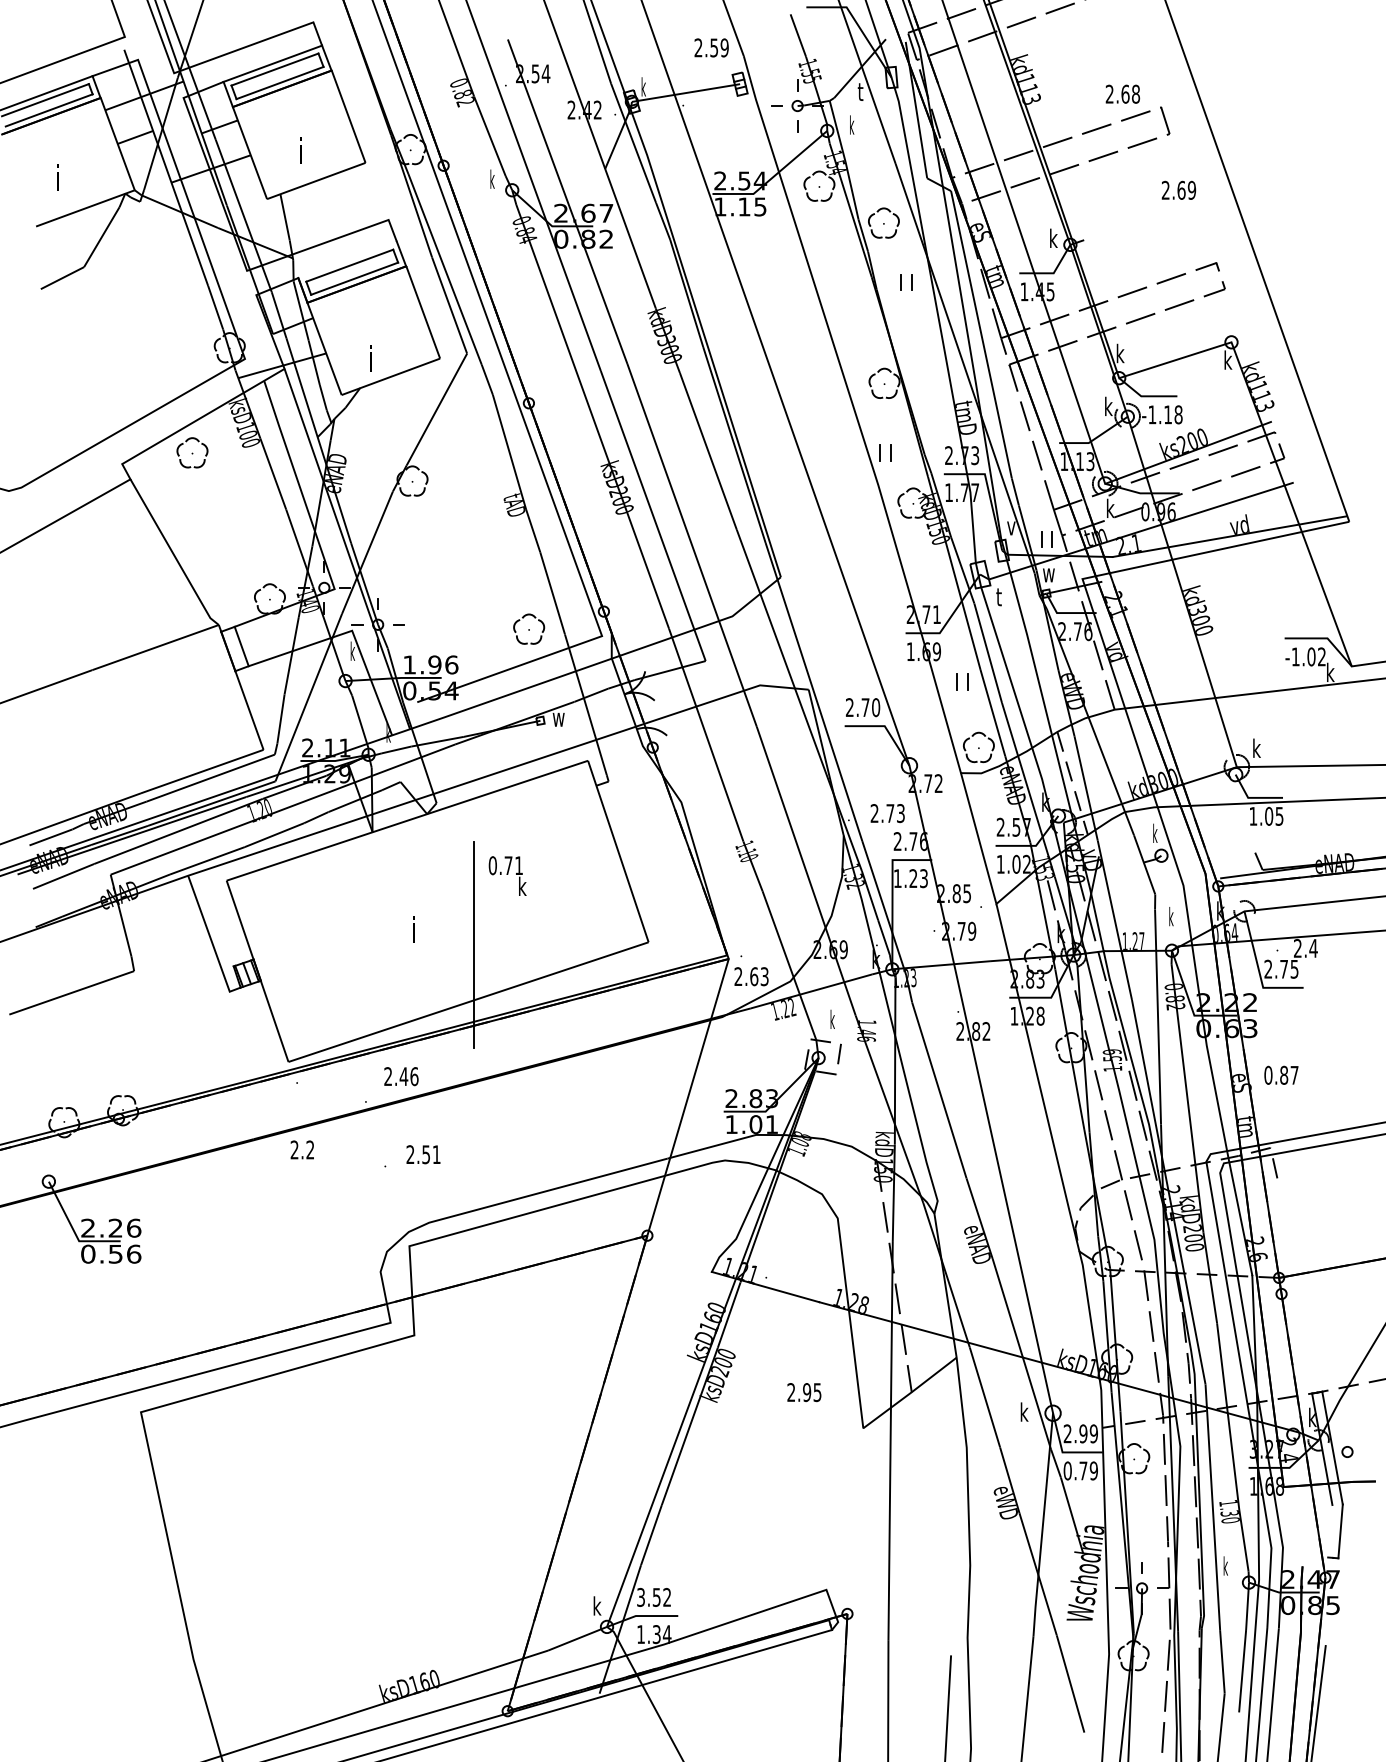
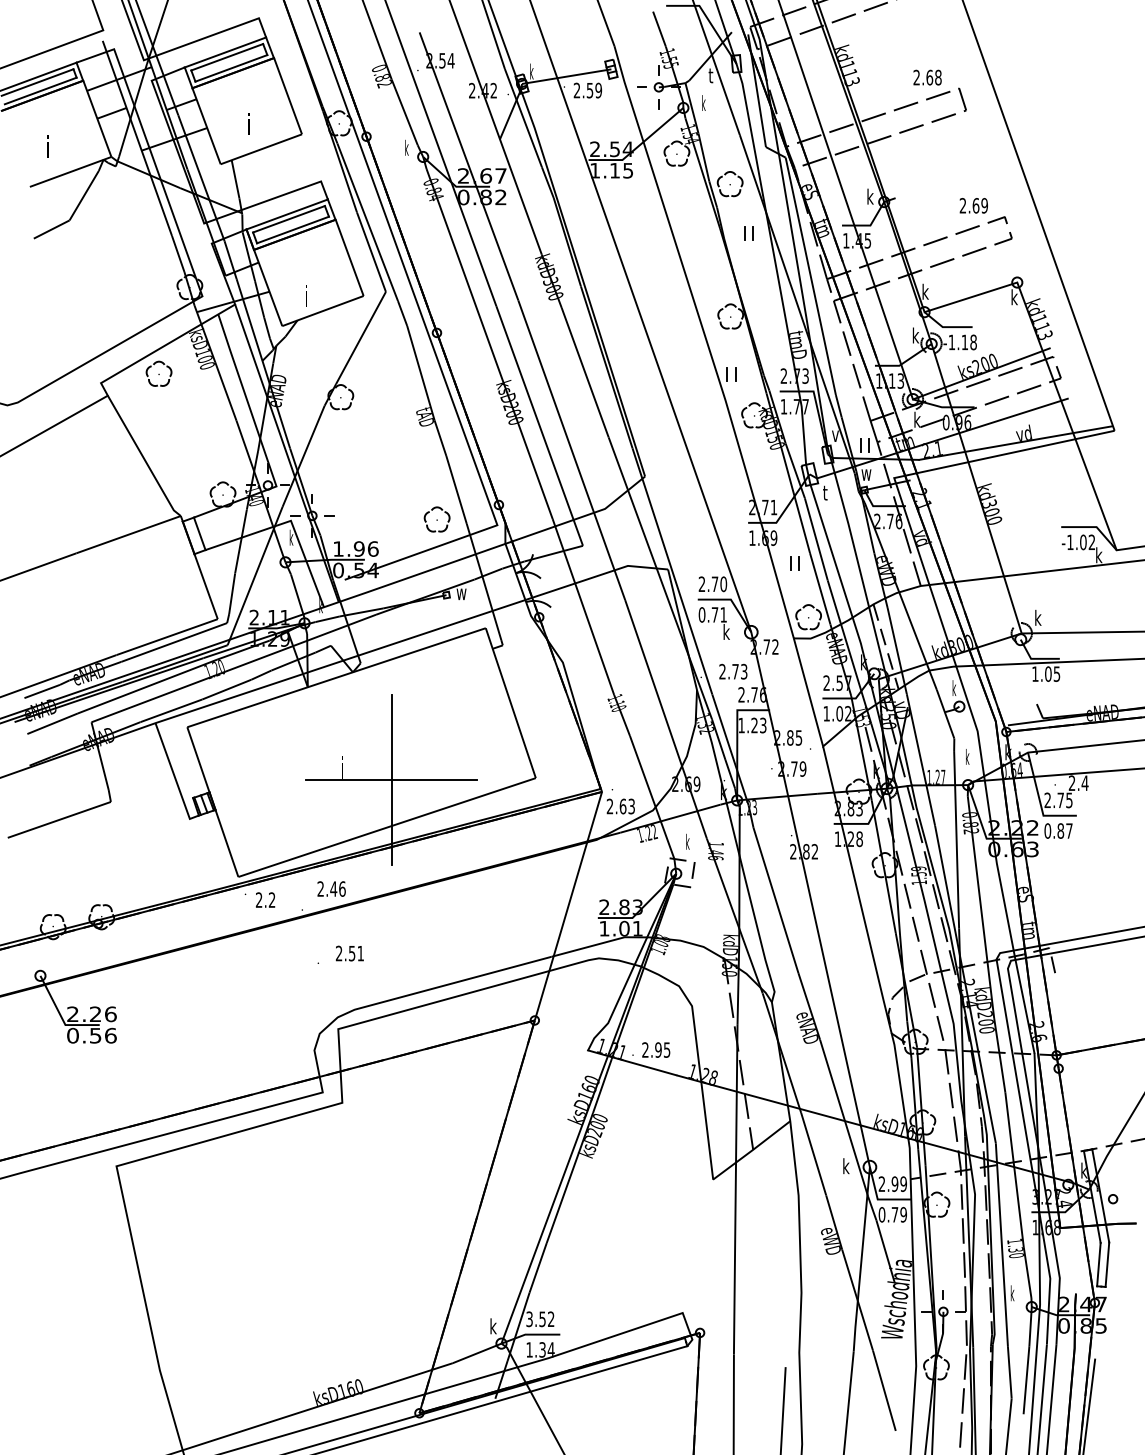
text: (711, 47) -> (587, 90), moved
text: (1178, 189) -> (973, 205), moved
line: (347, 259) -> (287, 214), added
text: (507, 875) -> (714, 623), moved
line: (473, 944) -> (391, 779), added
text: (1281, 1074) -> (1058, 830), moved
text: (301, 1149) -> (264, 899), moved
text: (804, 1392) -> (656, 1050), moved
line: (1330, 1531) -> (1099, 1264), added

